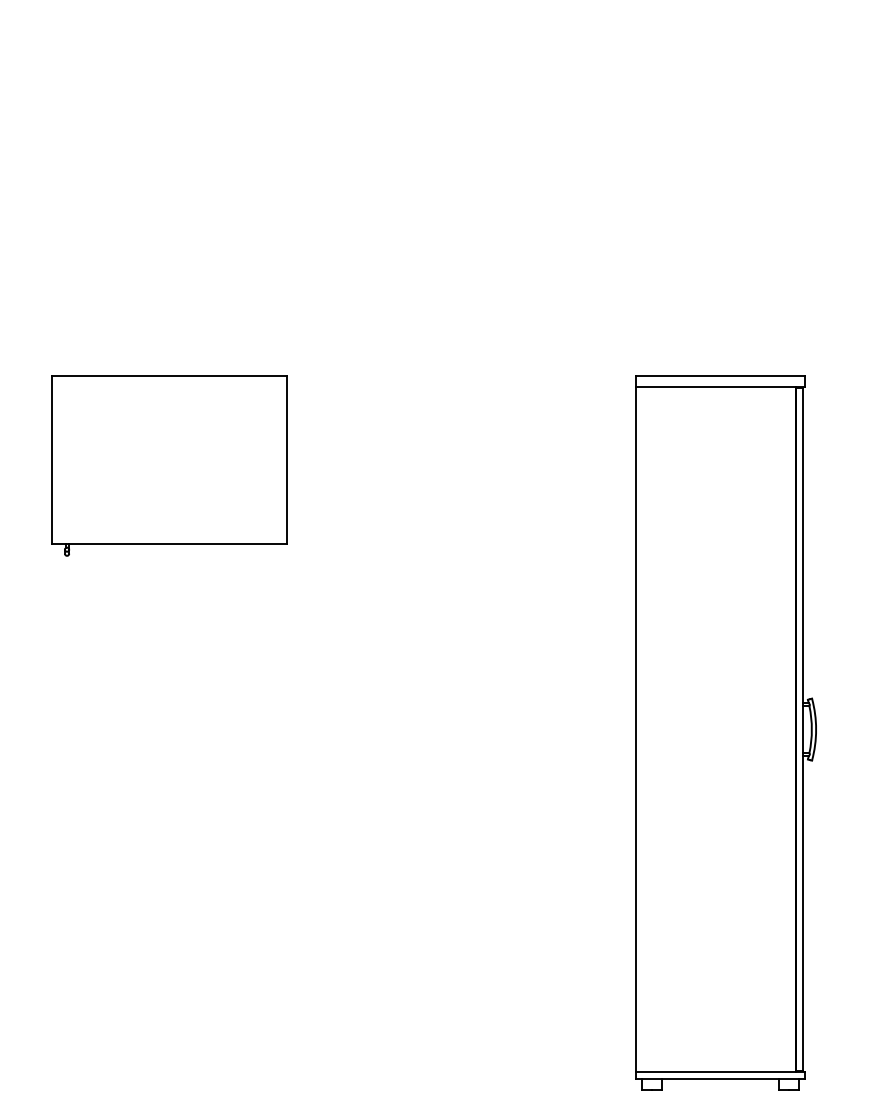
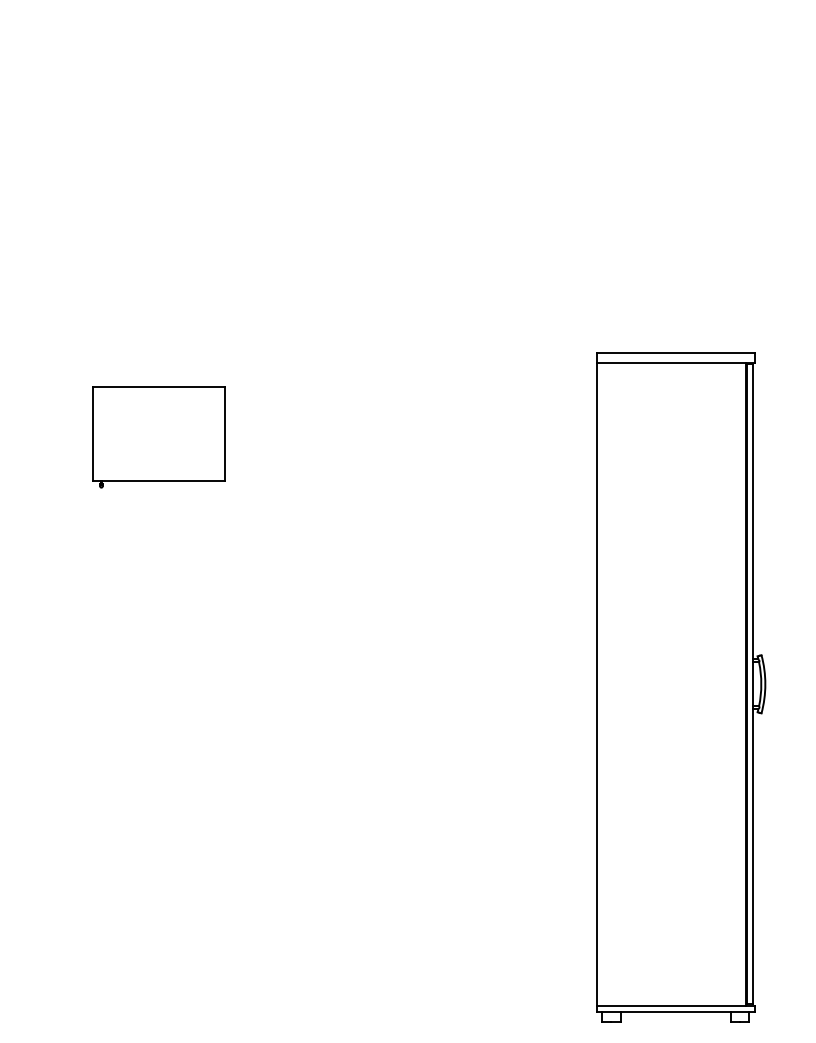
part: (169, 465) -> (159, 436), size x0.6

